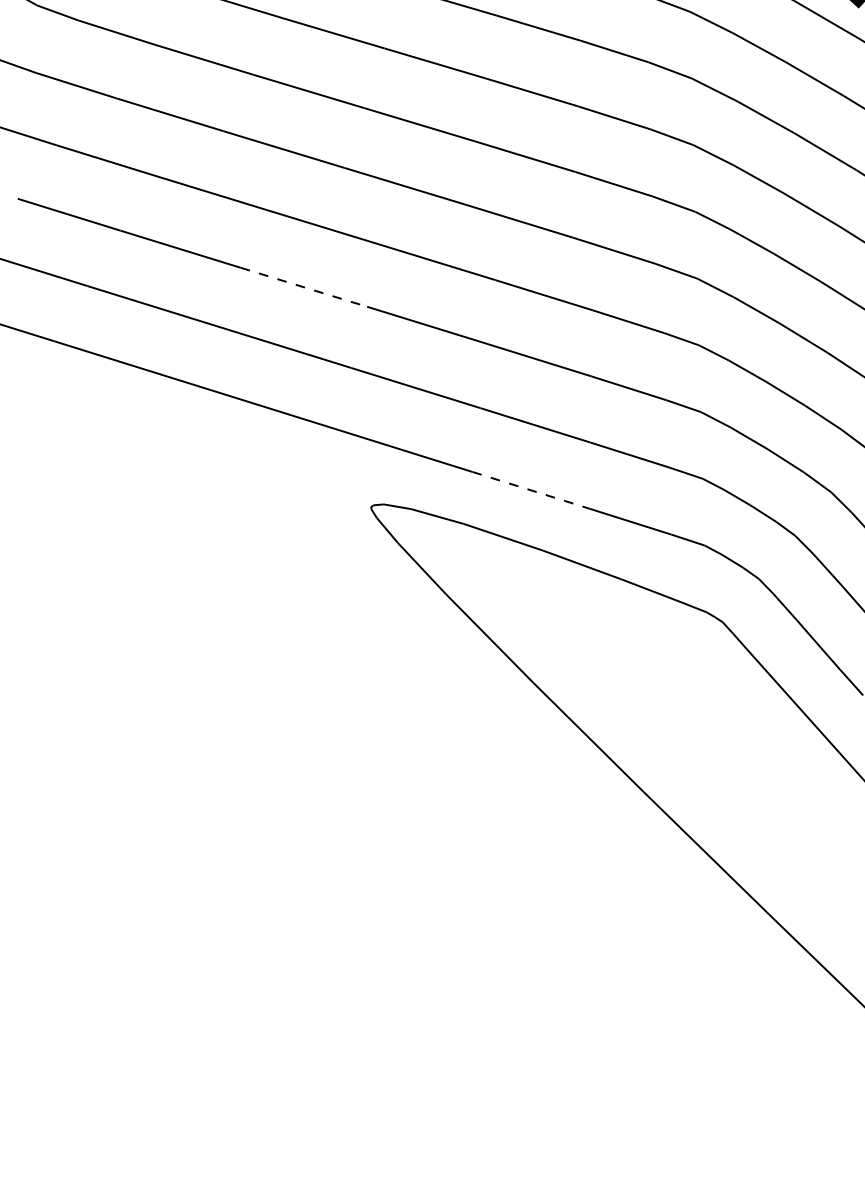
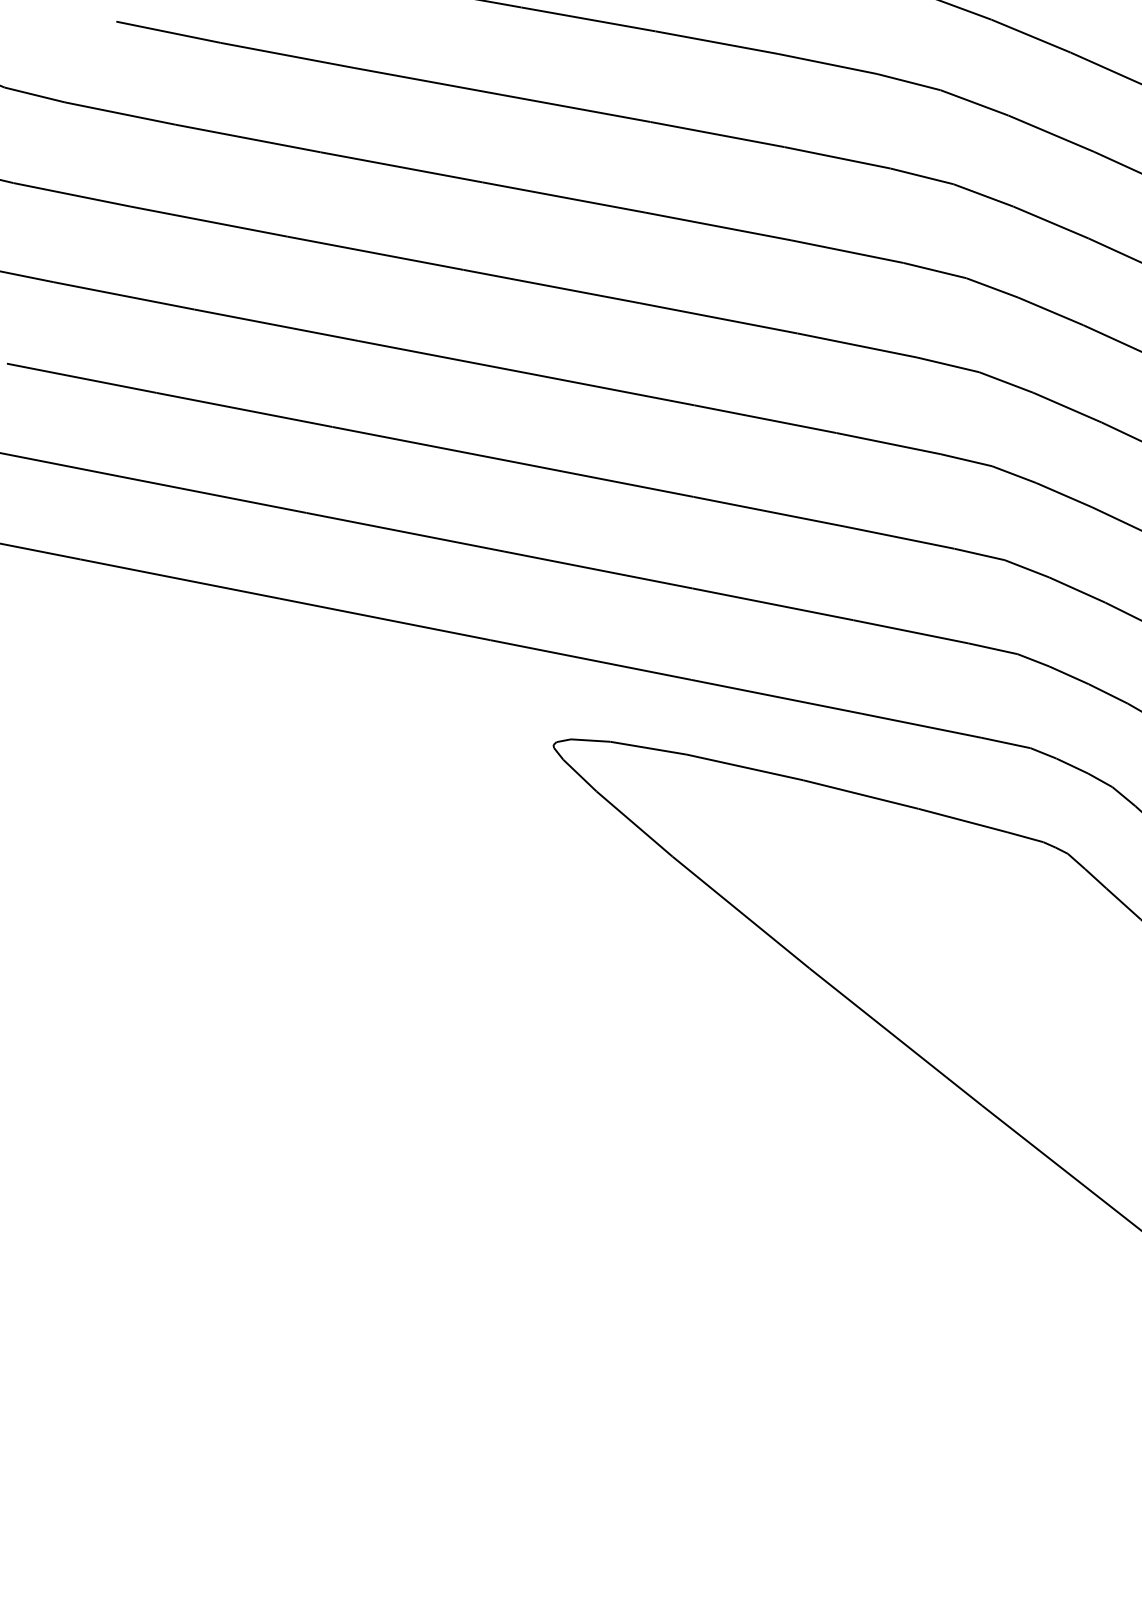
line: (304, 287) -> (425, 445), dashed -> solid
line: (531, 490) -> (777, 697), dashed -> solid

